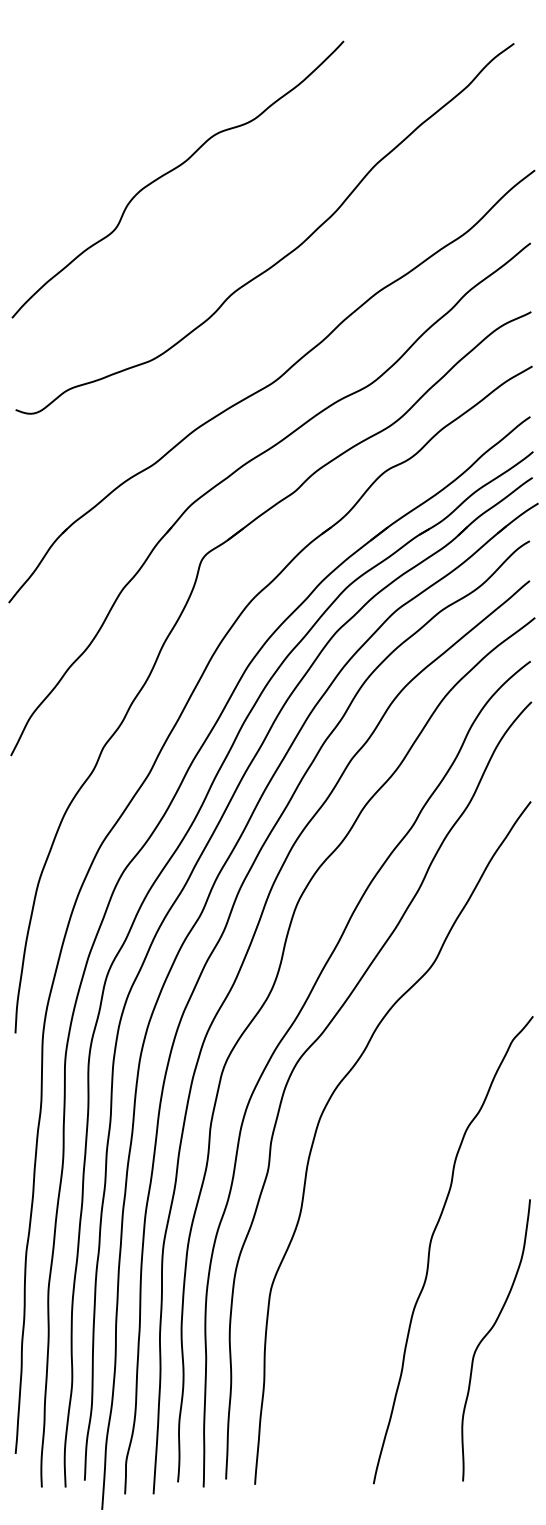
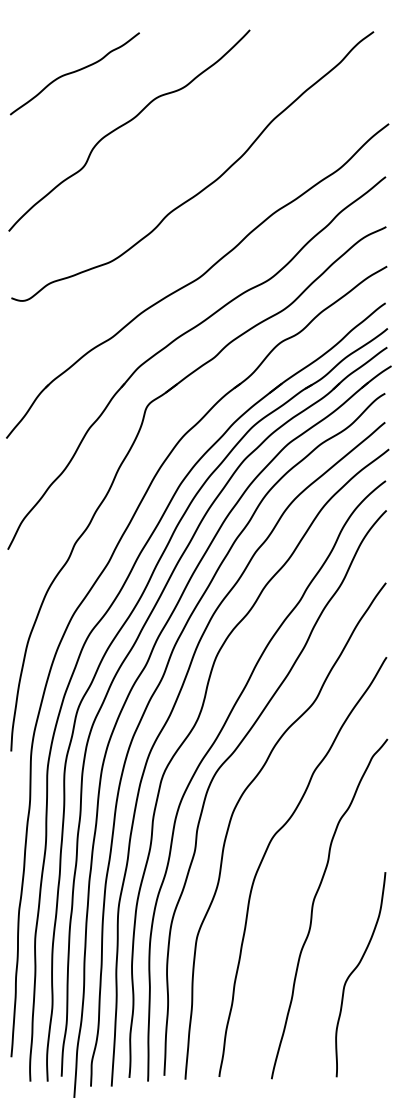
curve: (102, 99) -> (74, 72), added
curve: (366, 1172) -> (266, 852), added

